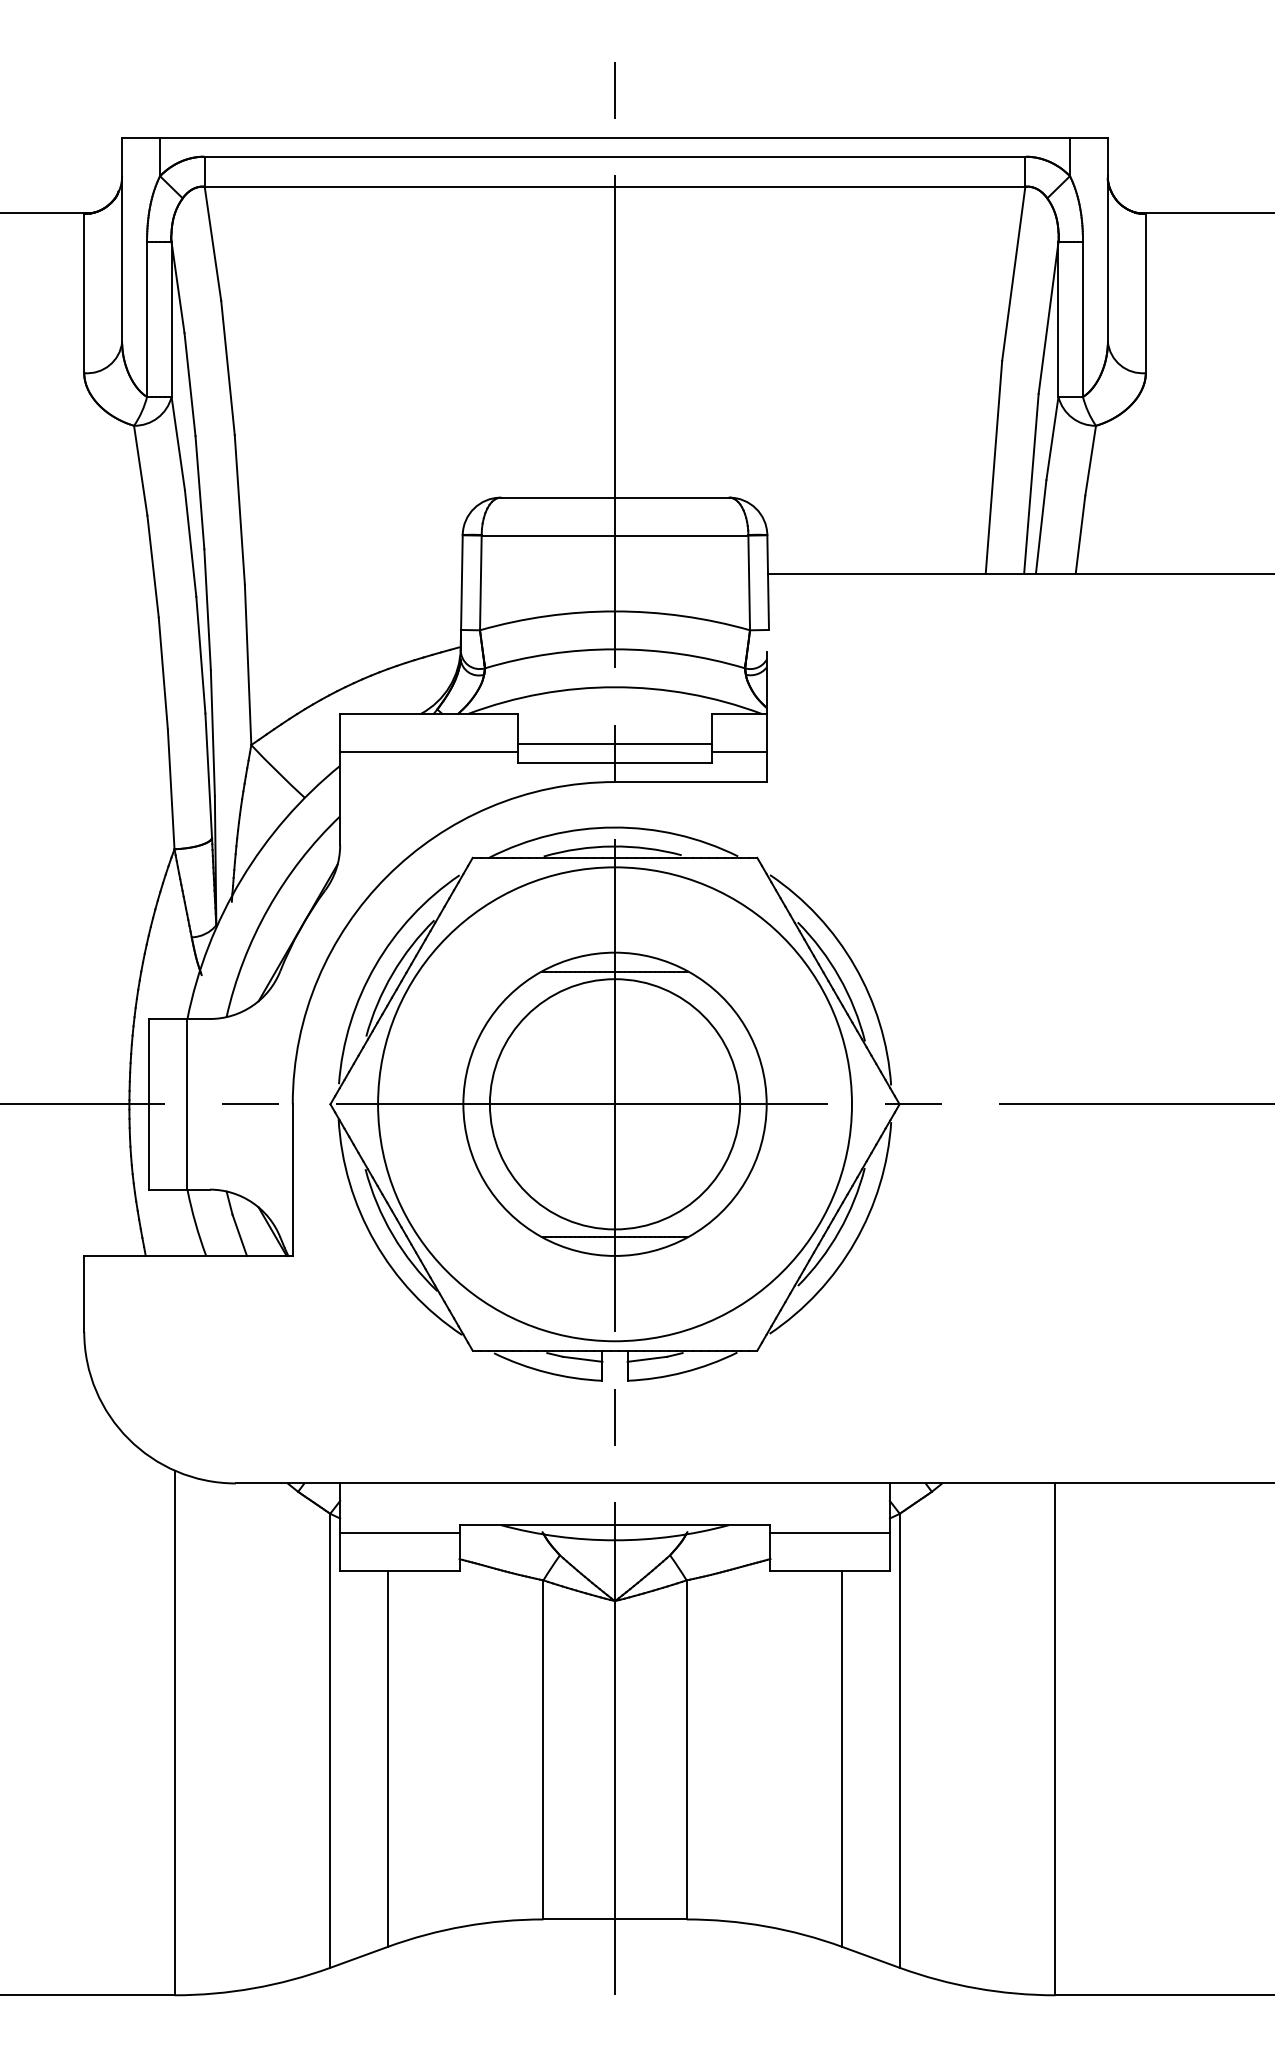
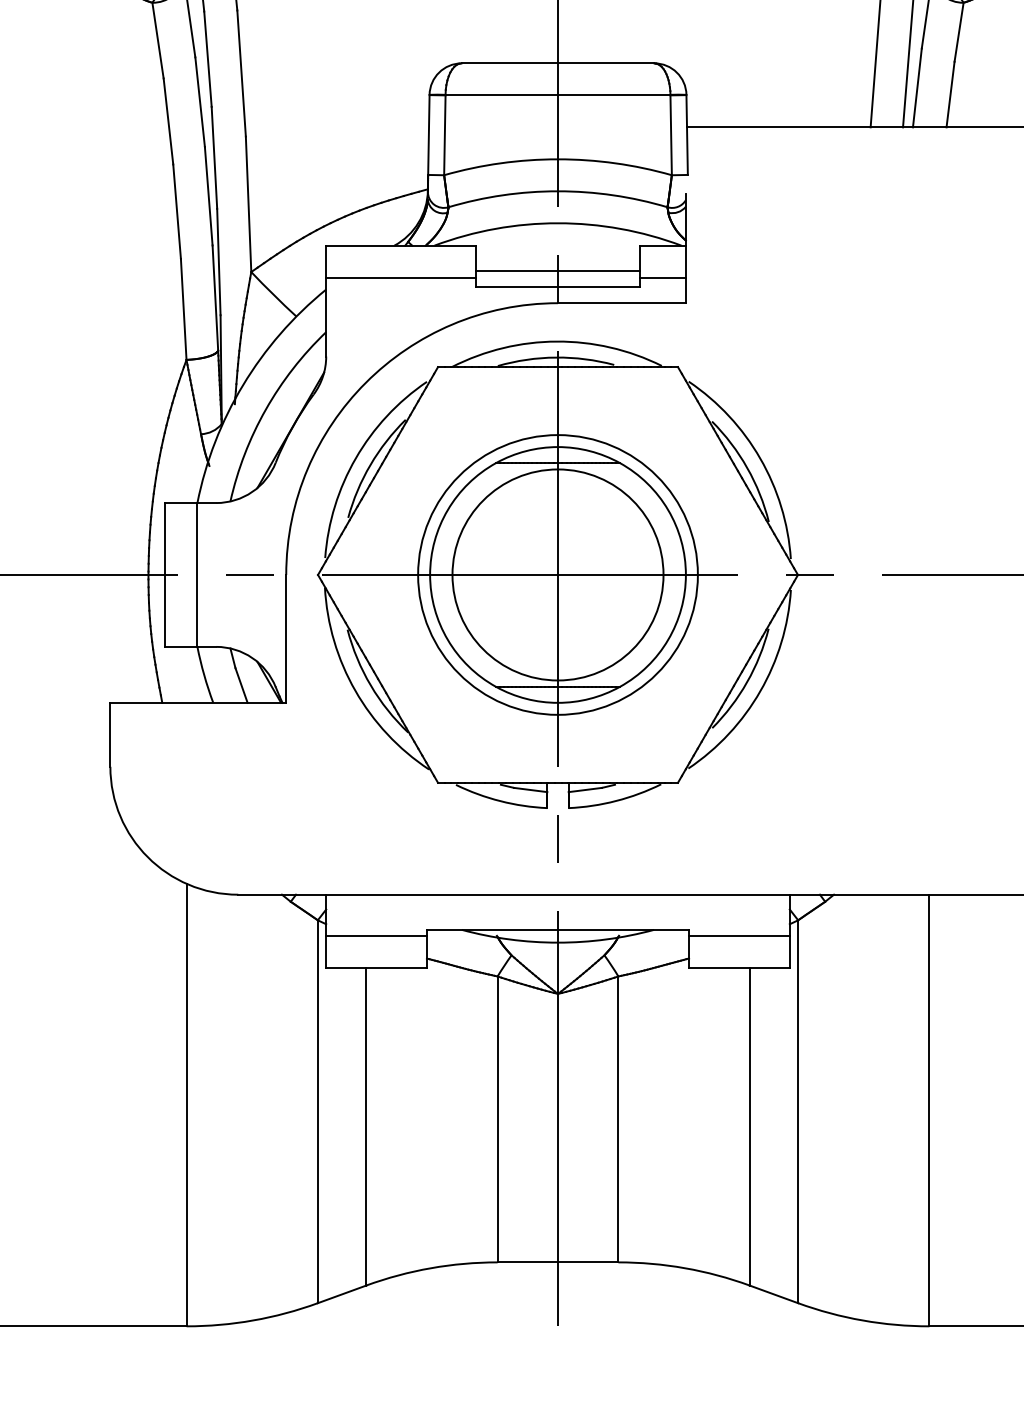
circle: (614, 1104) -> (557, 575), size x0.7

